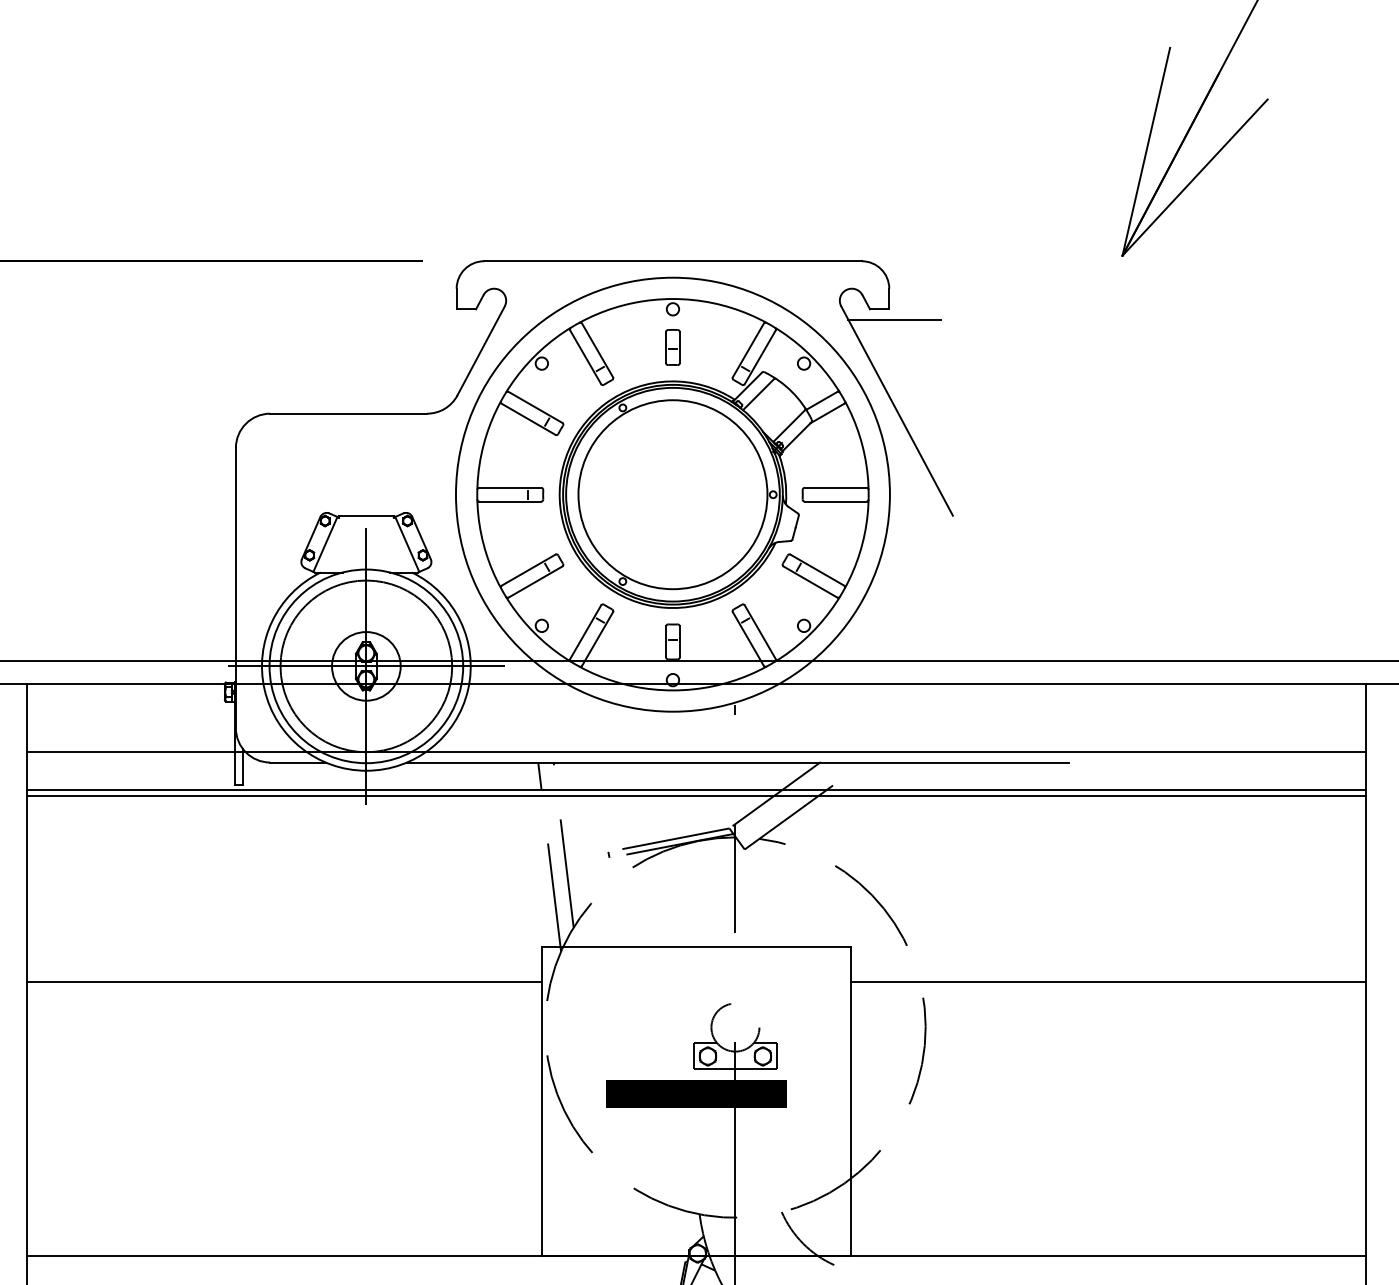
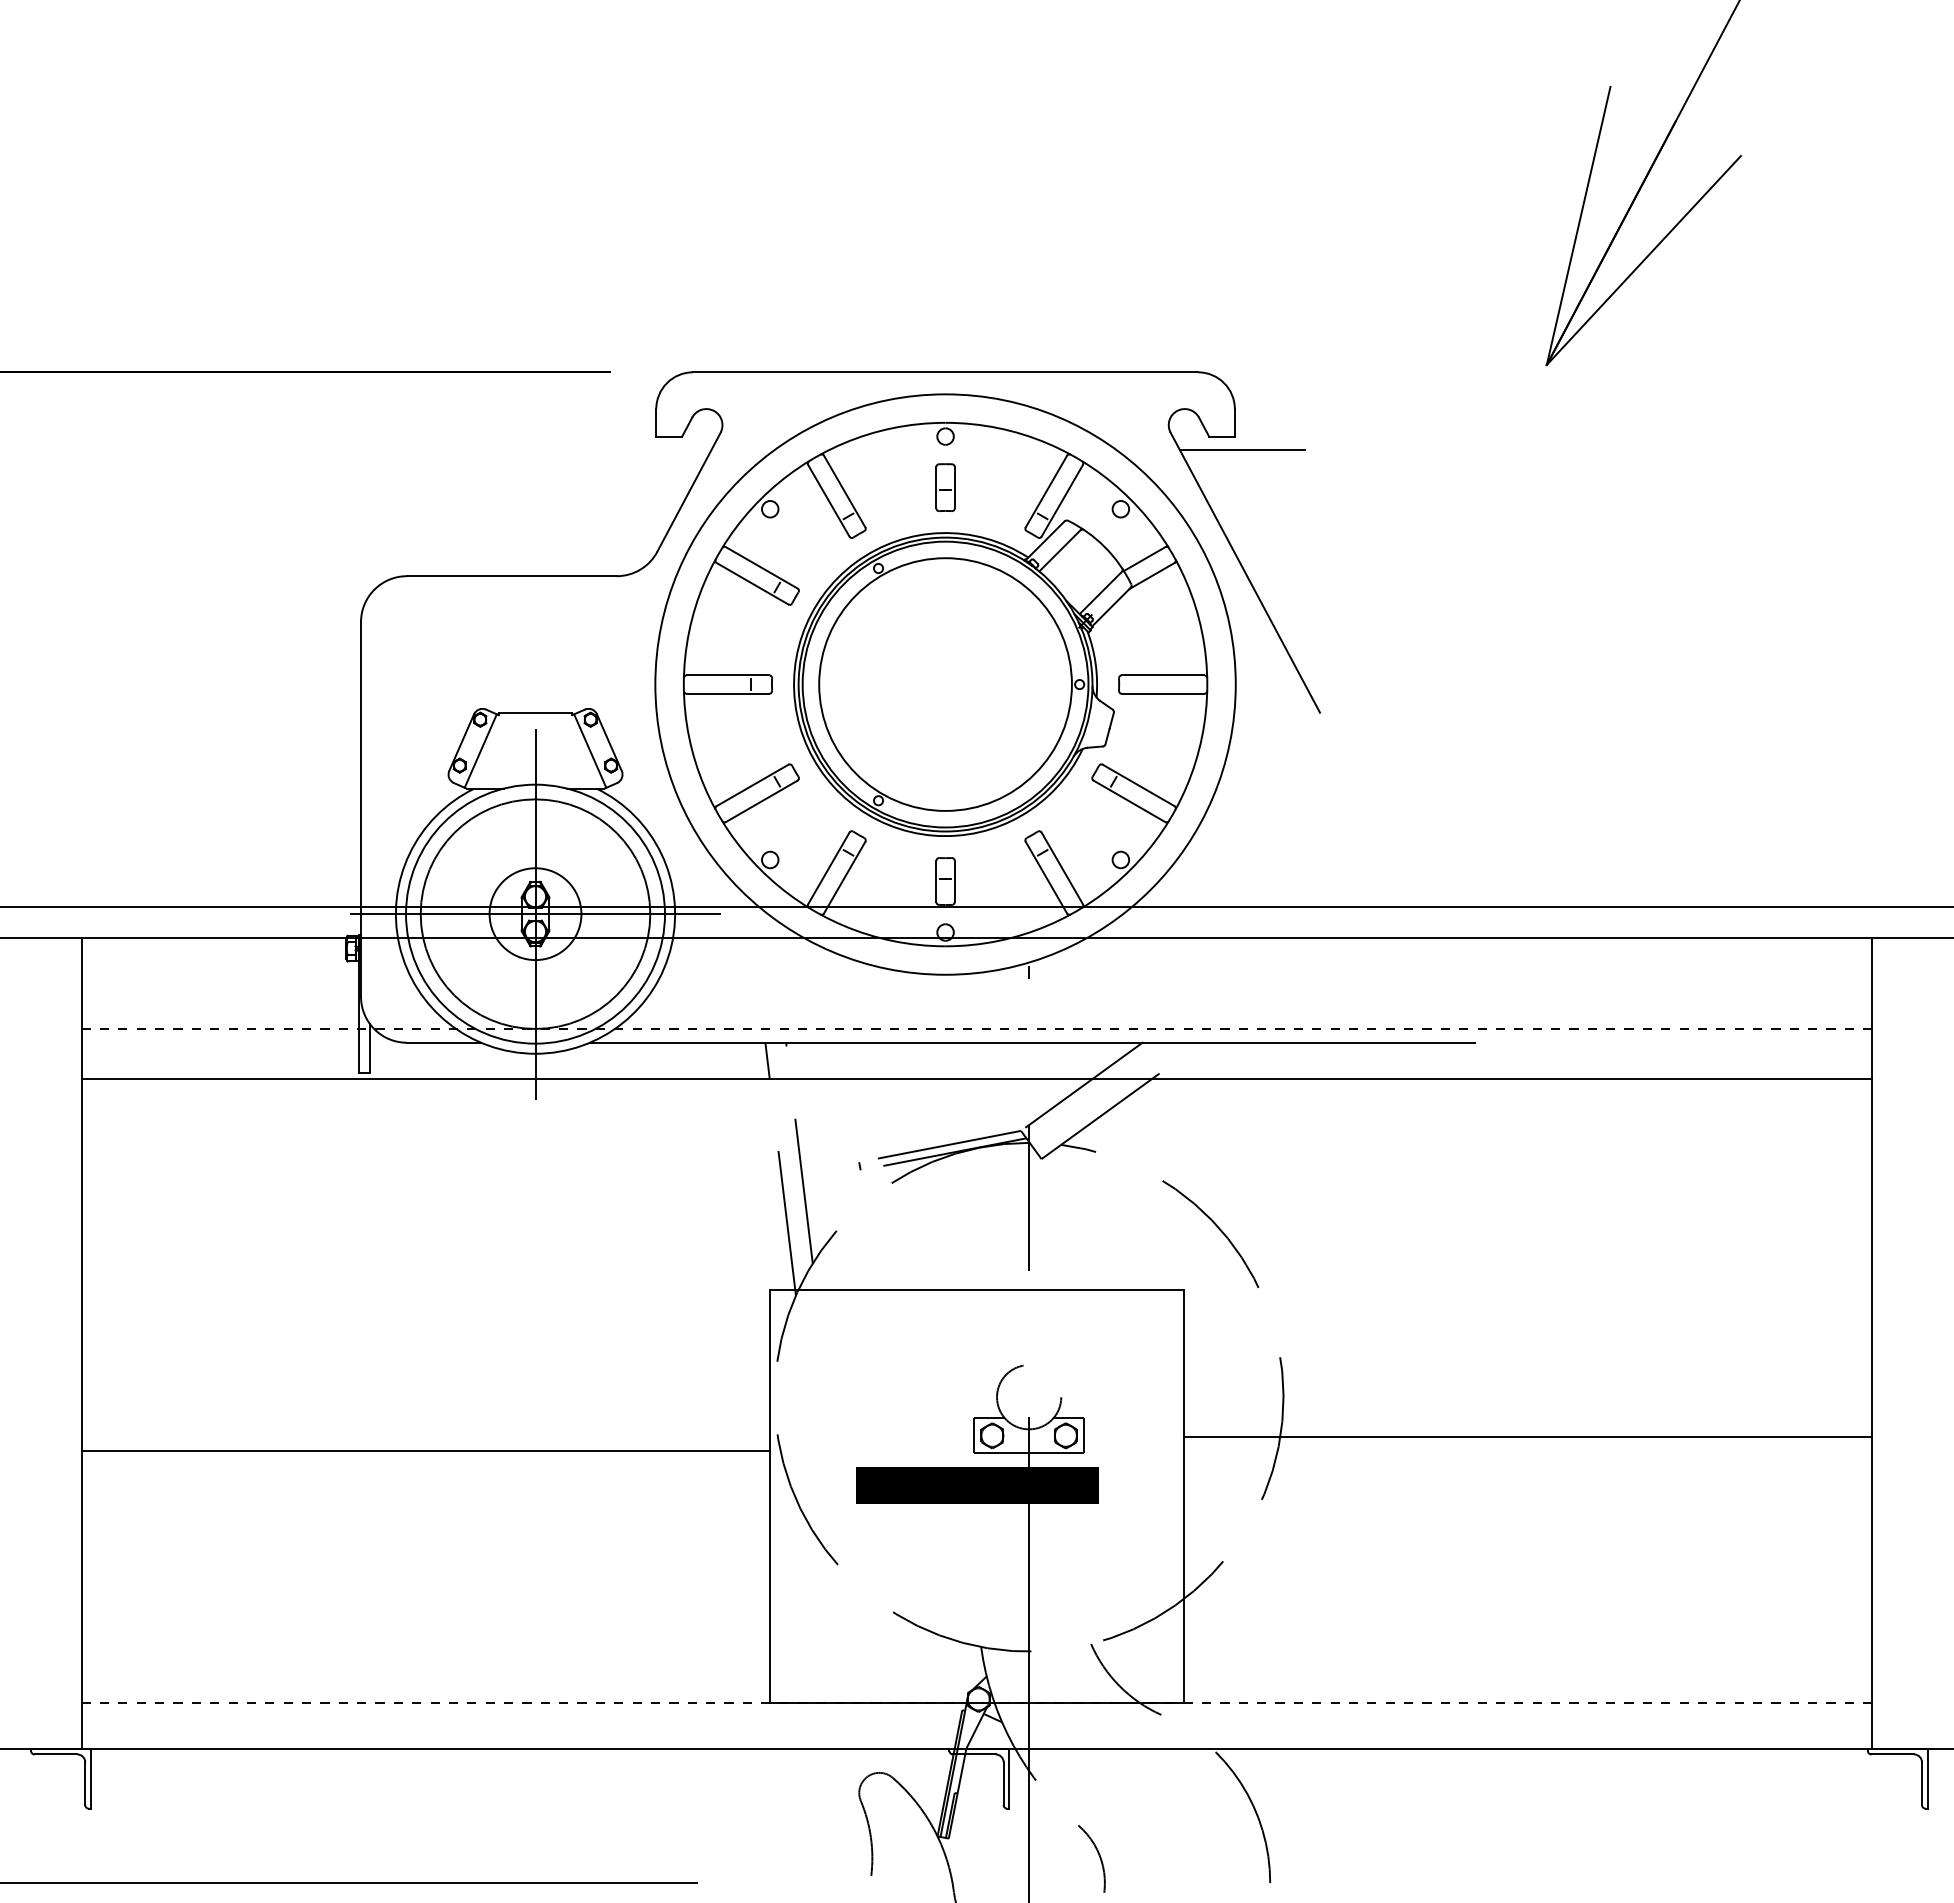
line: (696, 751) -> (976, 1028), solid -> dashed
line: (696, 795) -> (976, 1087), removed
line: (284, 981) -> (425, 1450), moved
line: (1108, 981) -> (1527, 1436), moved
line: (696, 1256) -> (977, 1703), solid -> dashed

